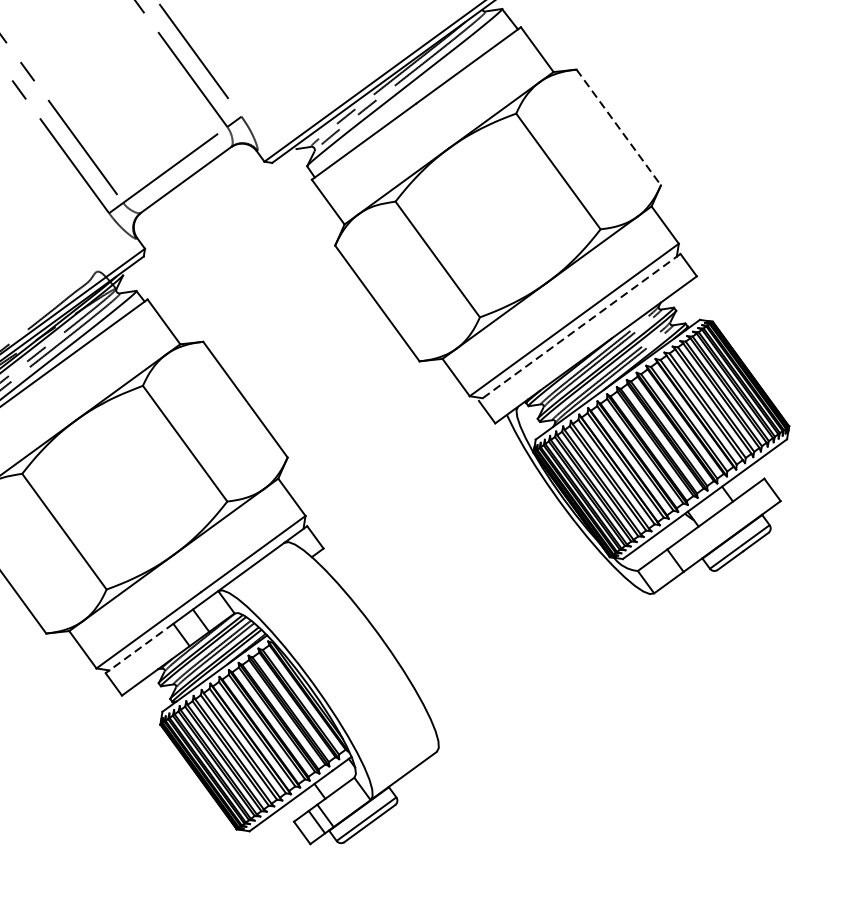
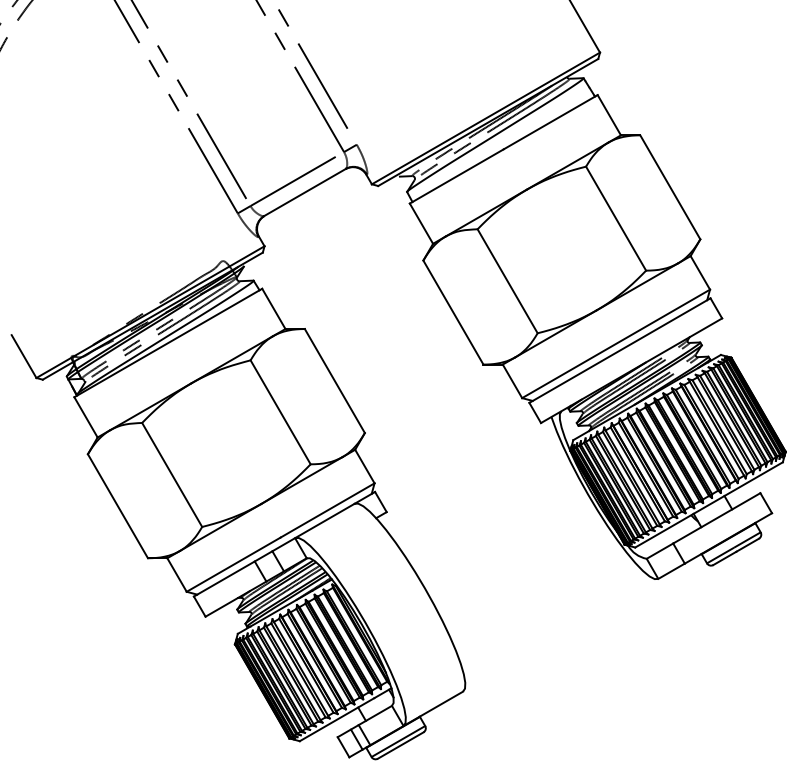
line: (618, 127) -> (670, 187), dashed -> solid
line: (579, 327) -> (619, 350), dashed -> solid
line: (138, 649) -> (223, 579), dashed -> solid

